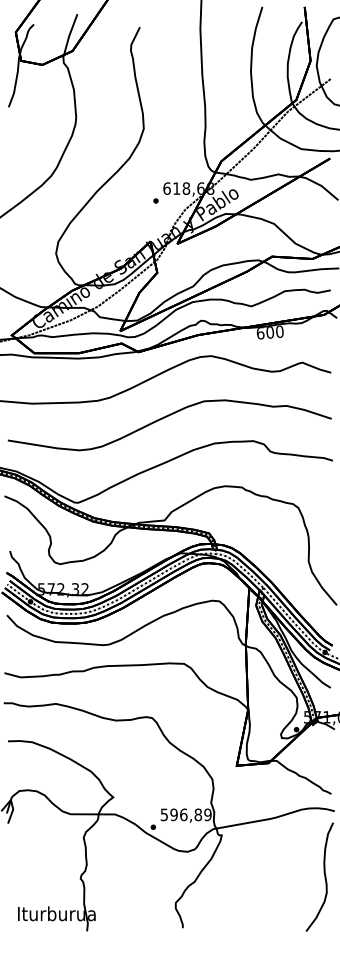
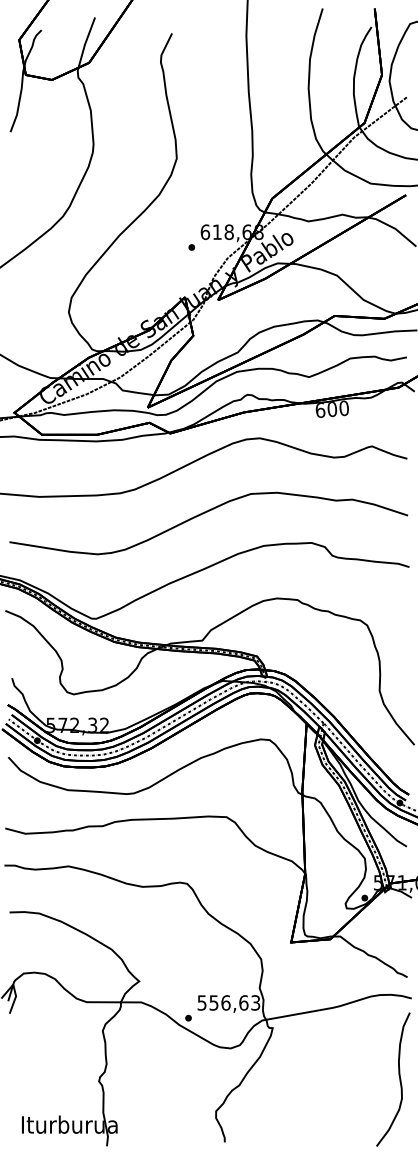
text: (190, 814) -> (234, 1002), 596,89 -> 556,63

